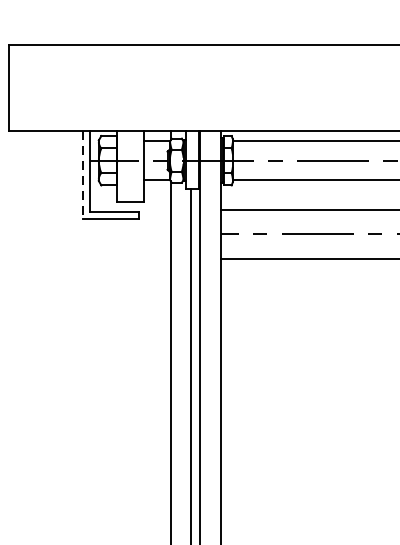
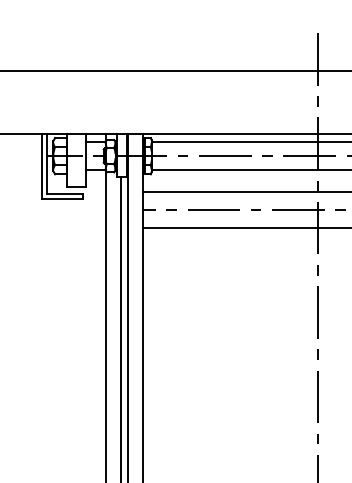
line: (82, 176) -> (41, 167), dashed -> solid

